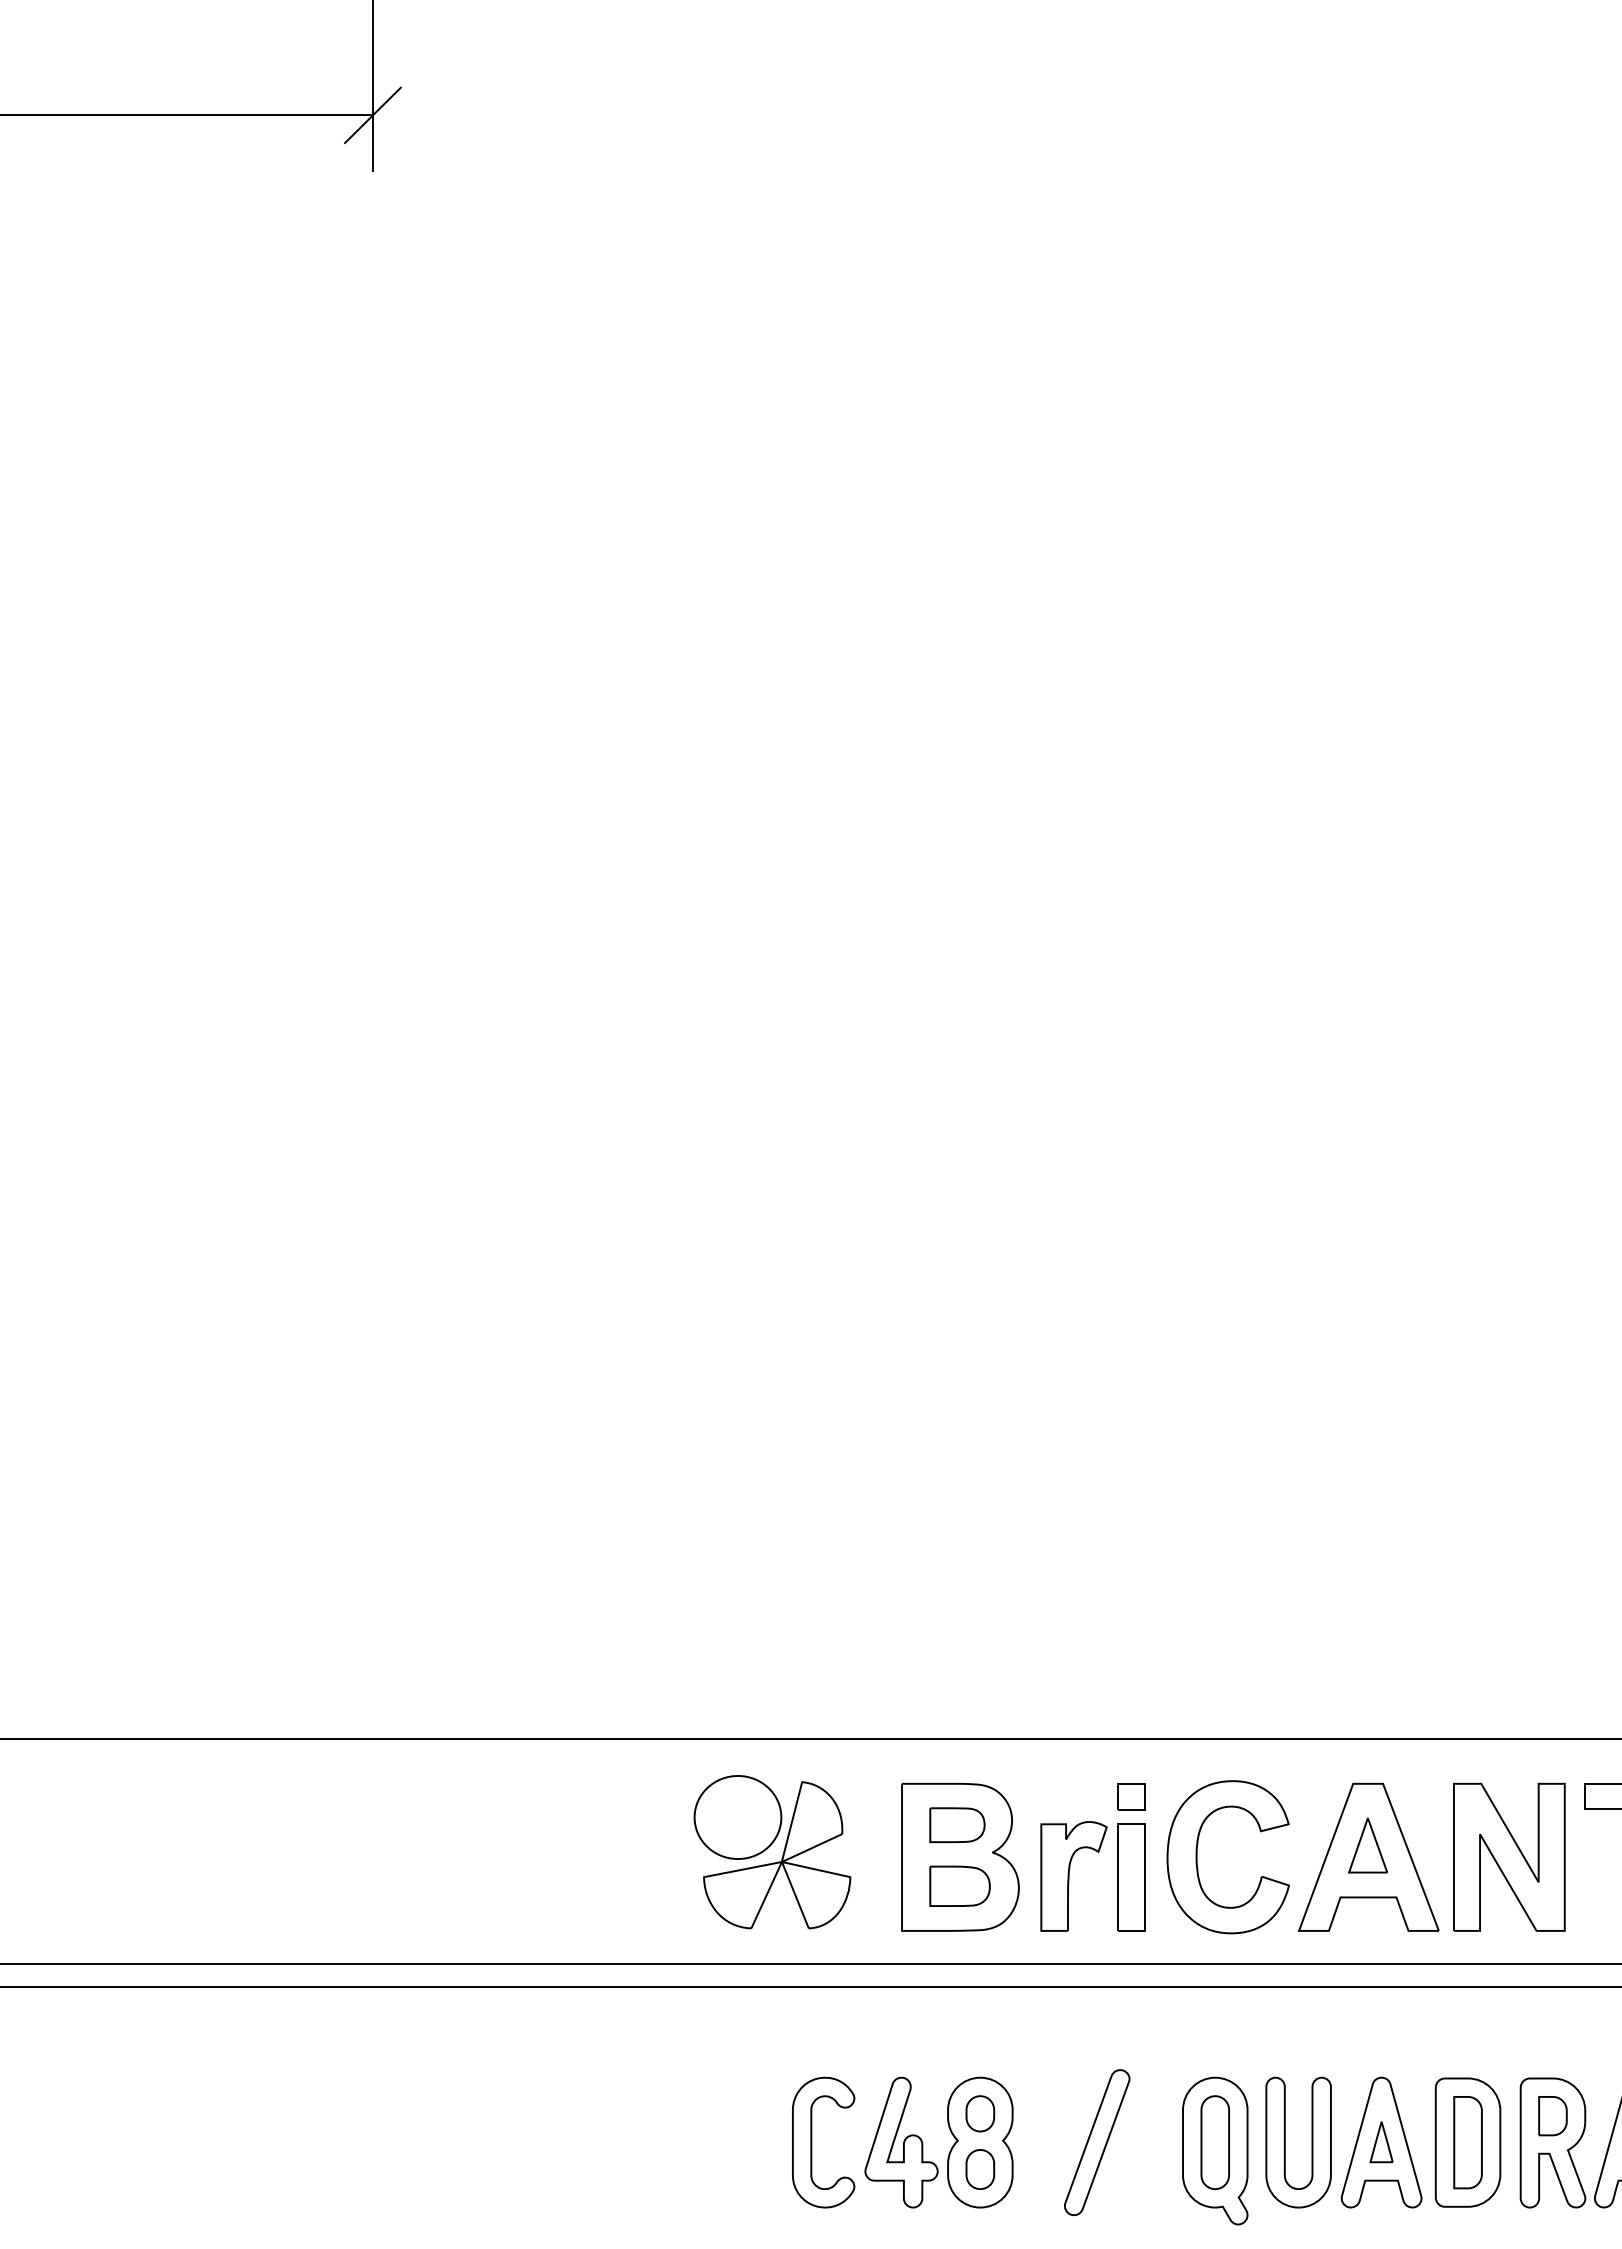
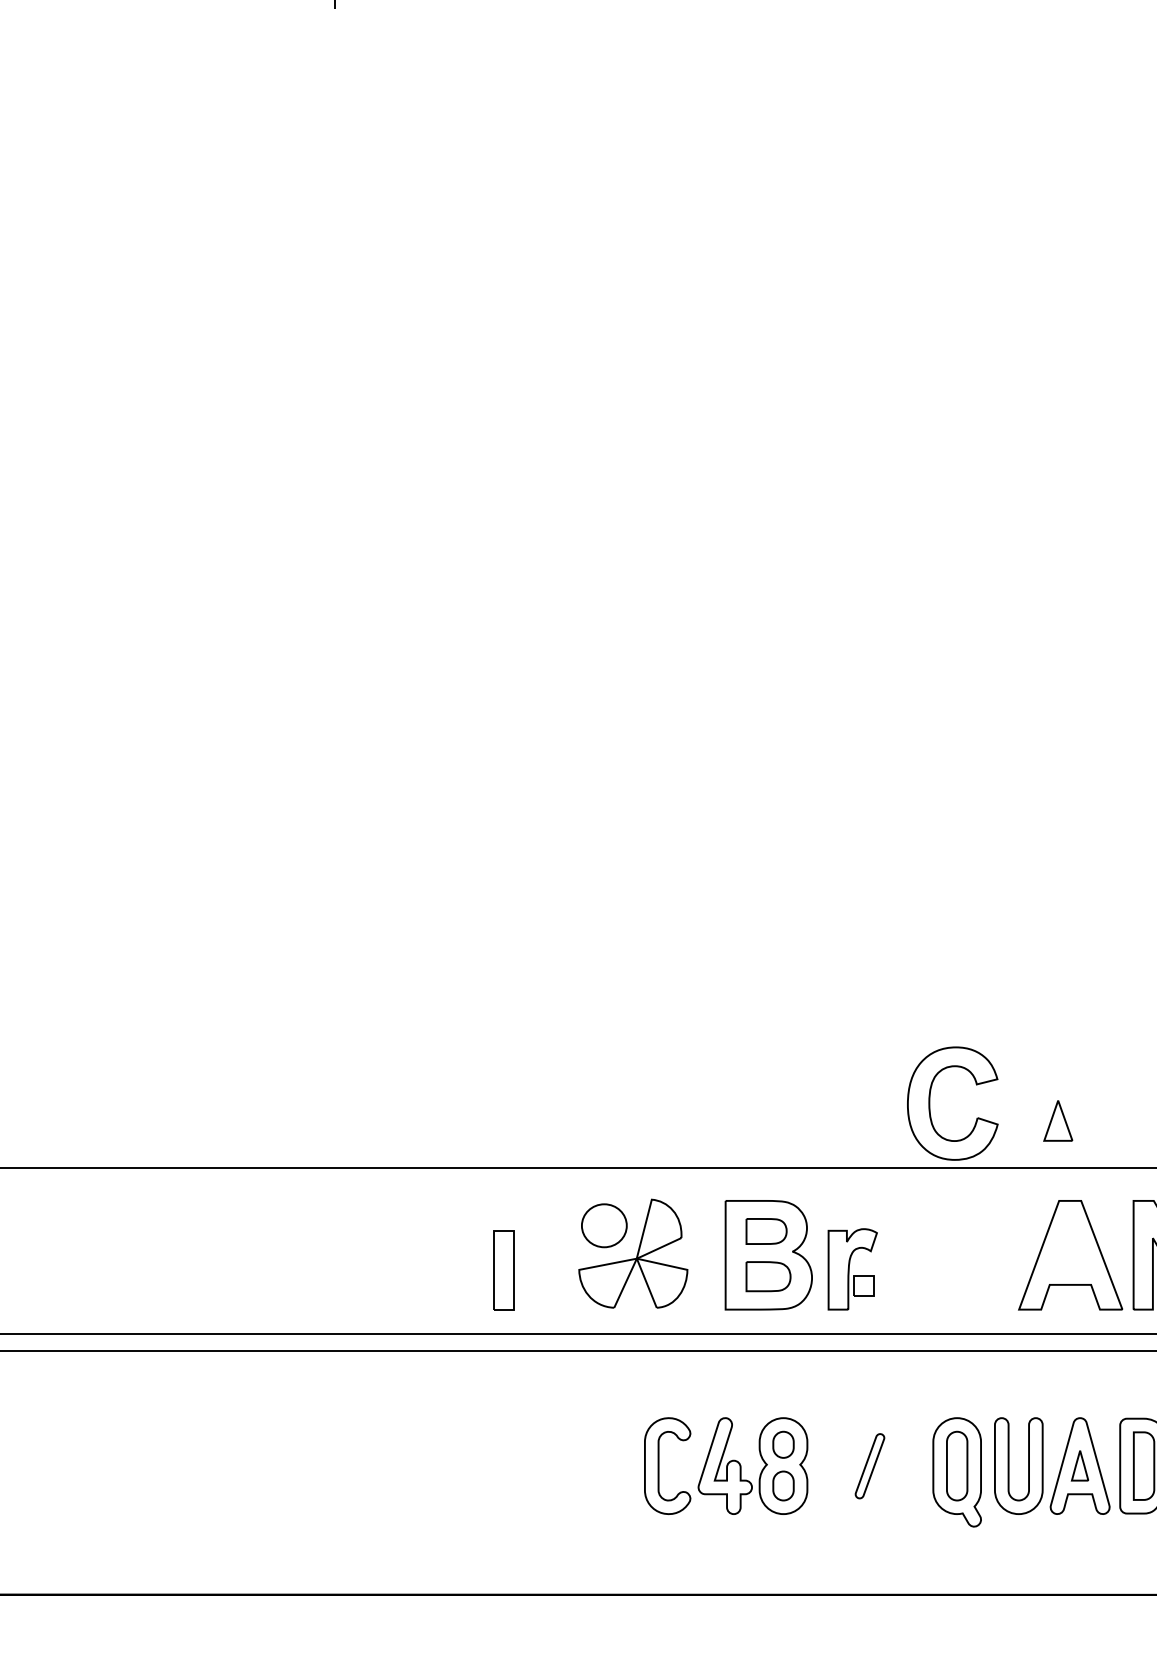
part: (1131, 1796) -> (864, 1285), moved
part: (737, 1817) -> (604, 1225), size x0.7
part: (1367, 1845) -> (1057, 1120), moved
part: (1197, 1857) -> (930, 1103), moved
part: (1131, 1877) -> (504, 1270), moved
part: (1097, 2142) -> (870, 1466), size x0.6

